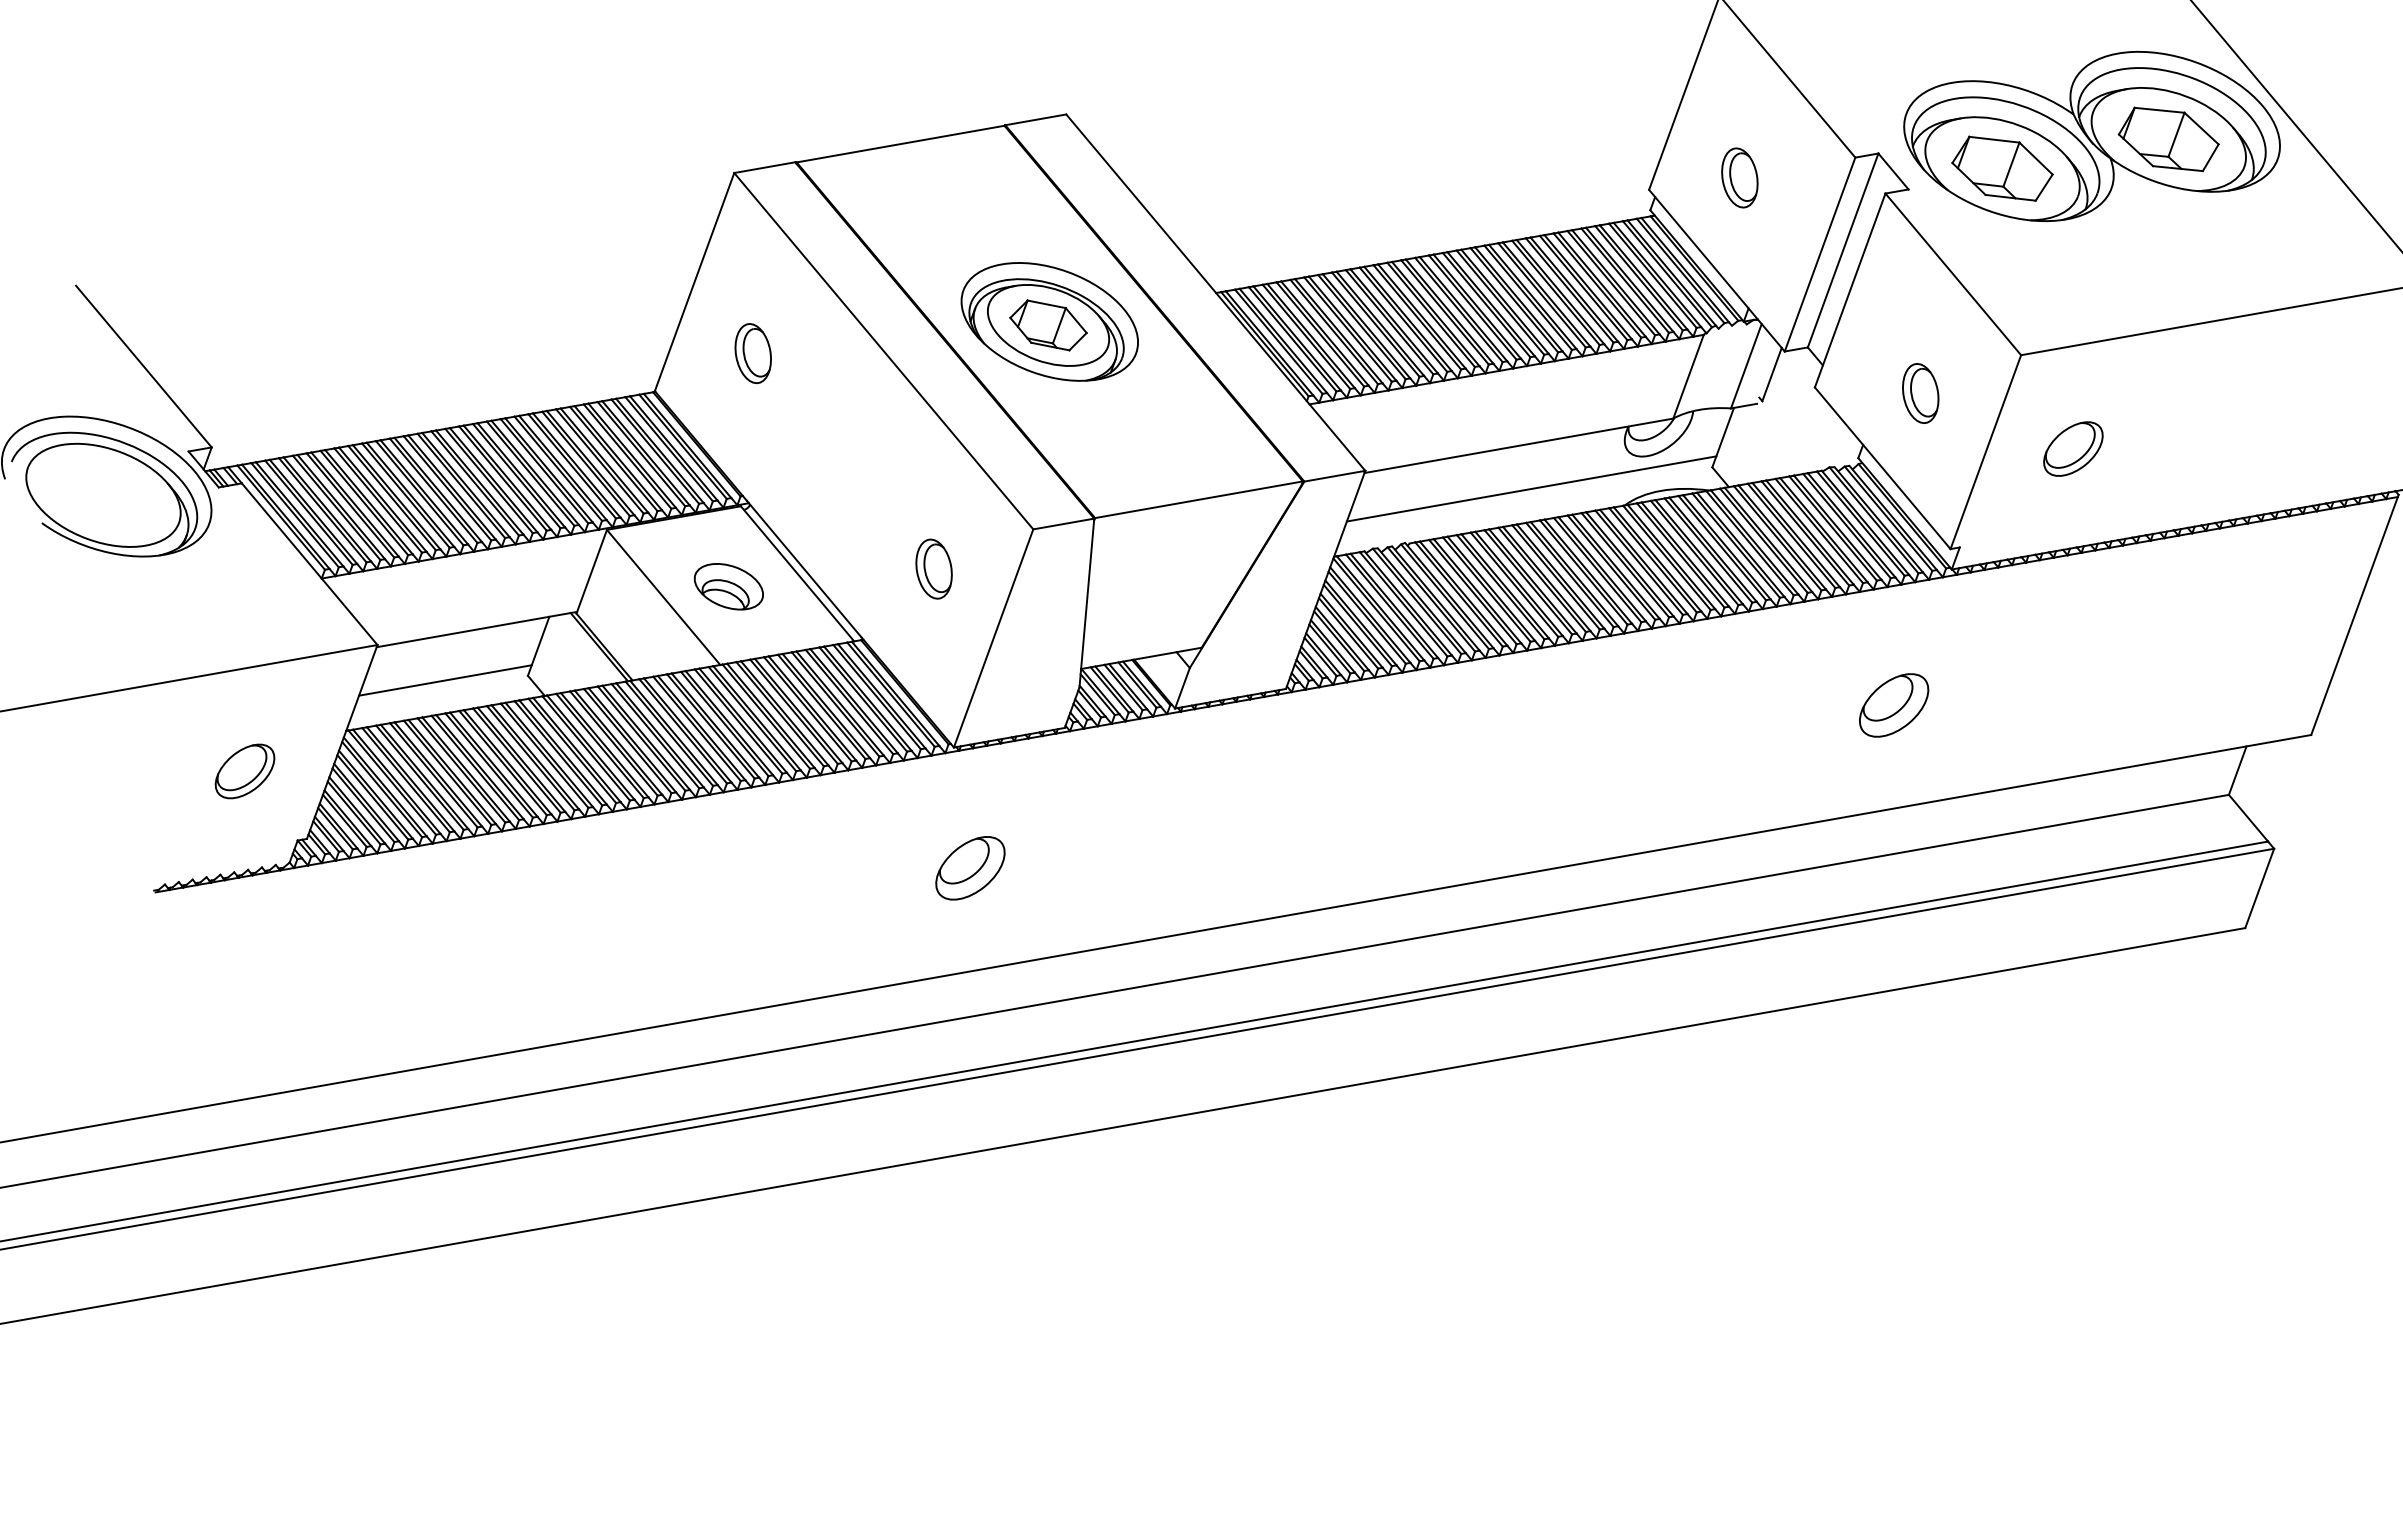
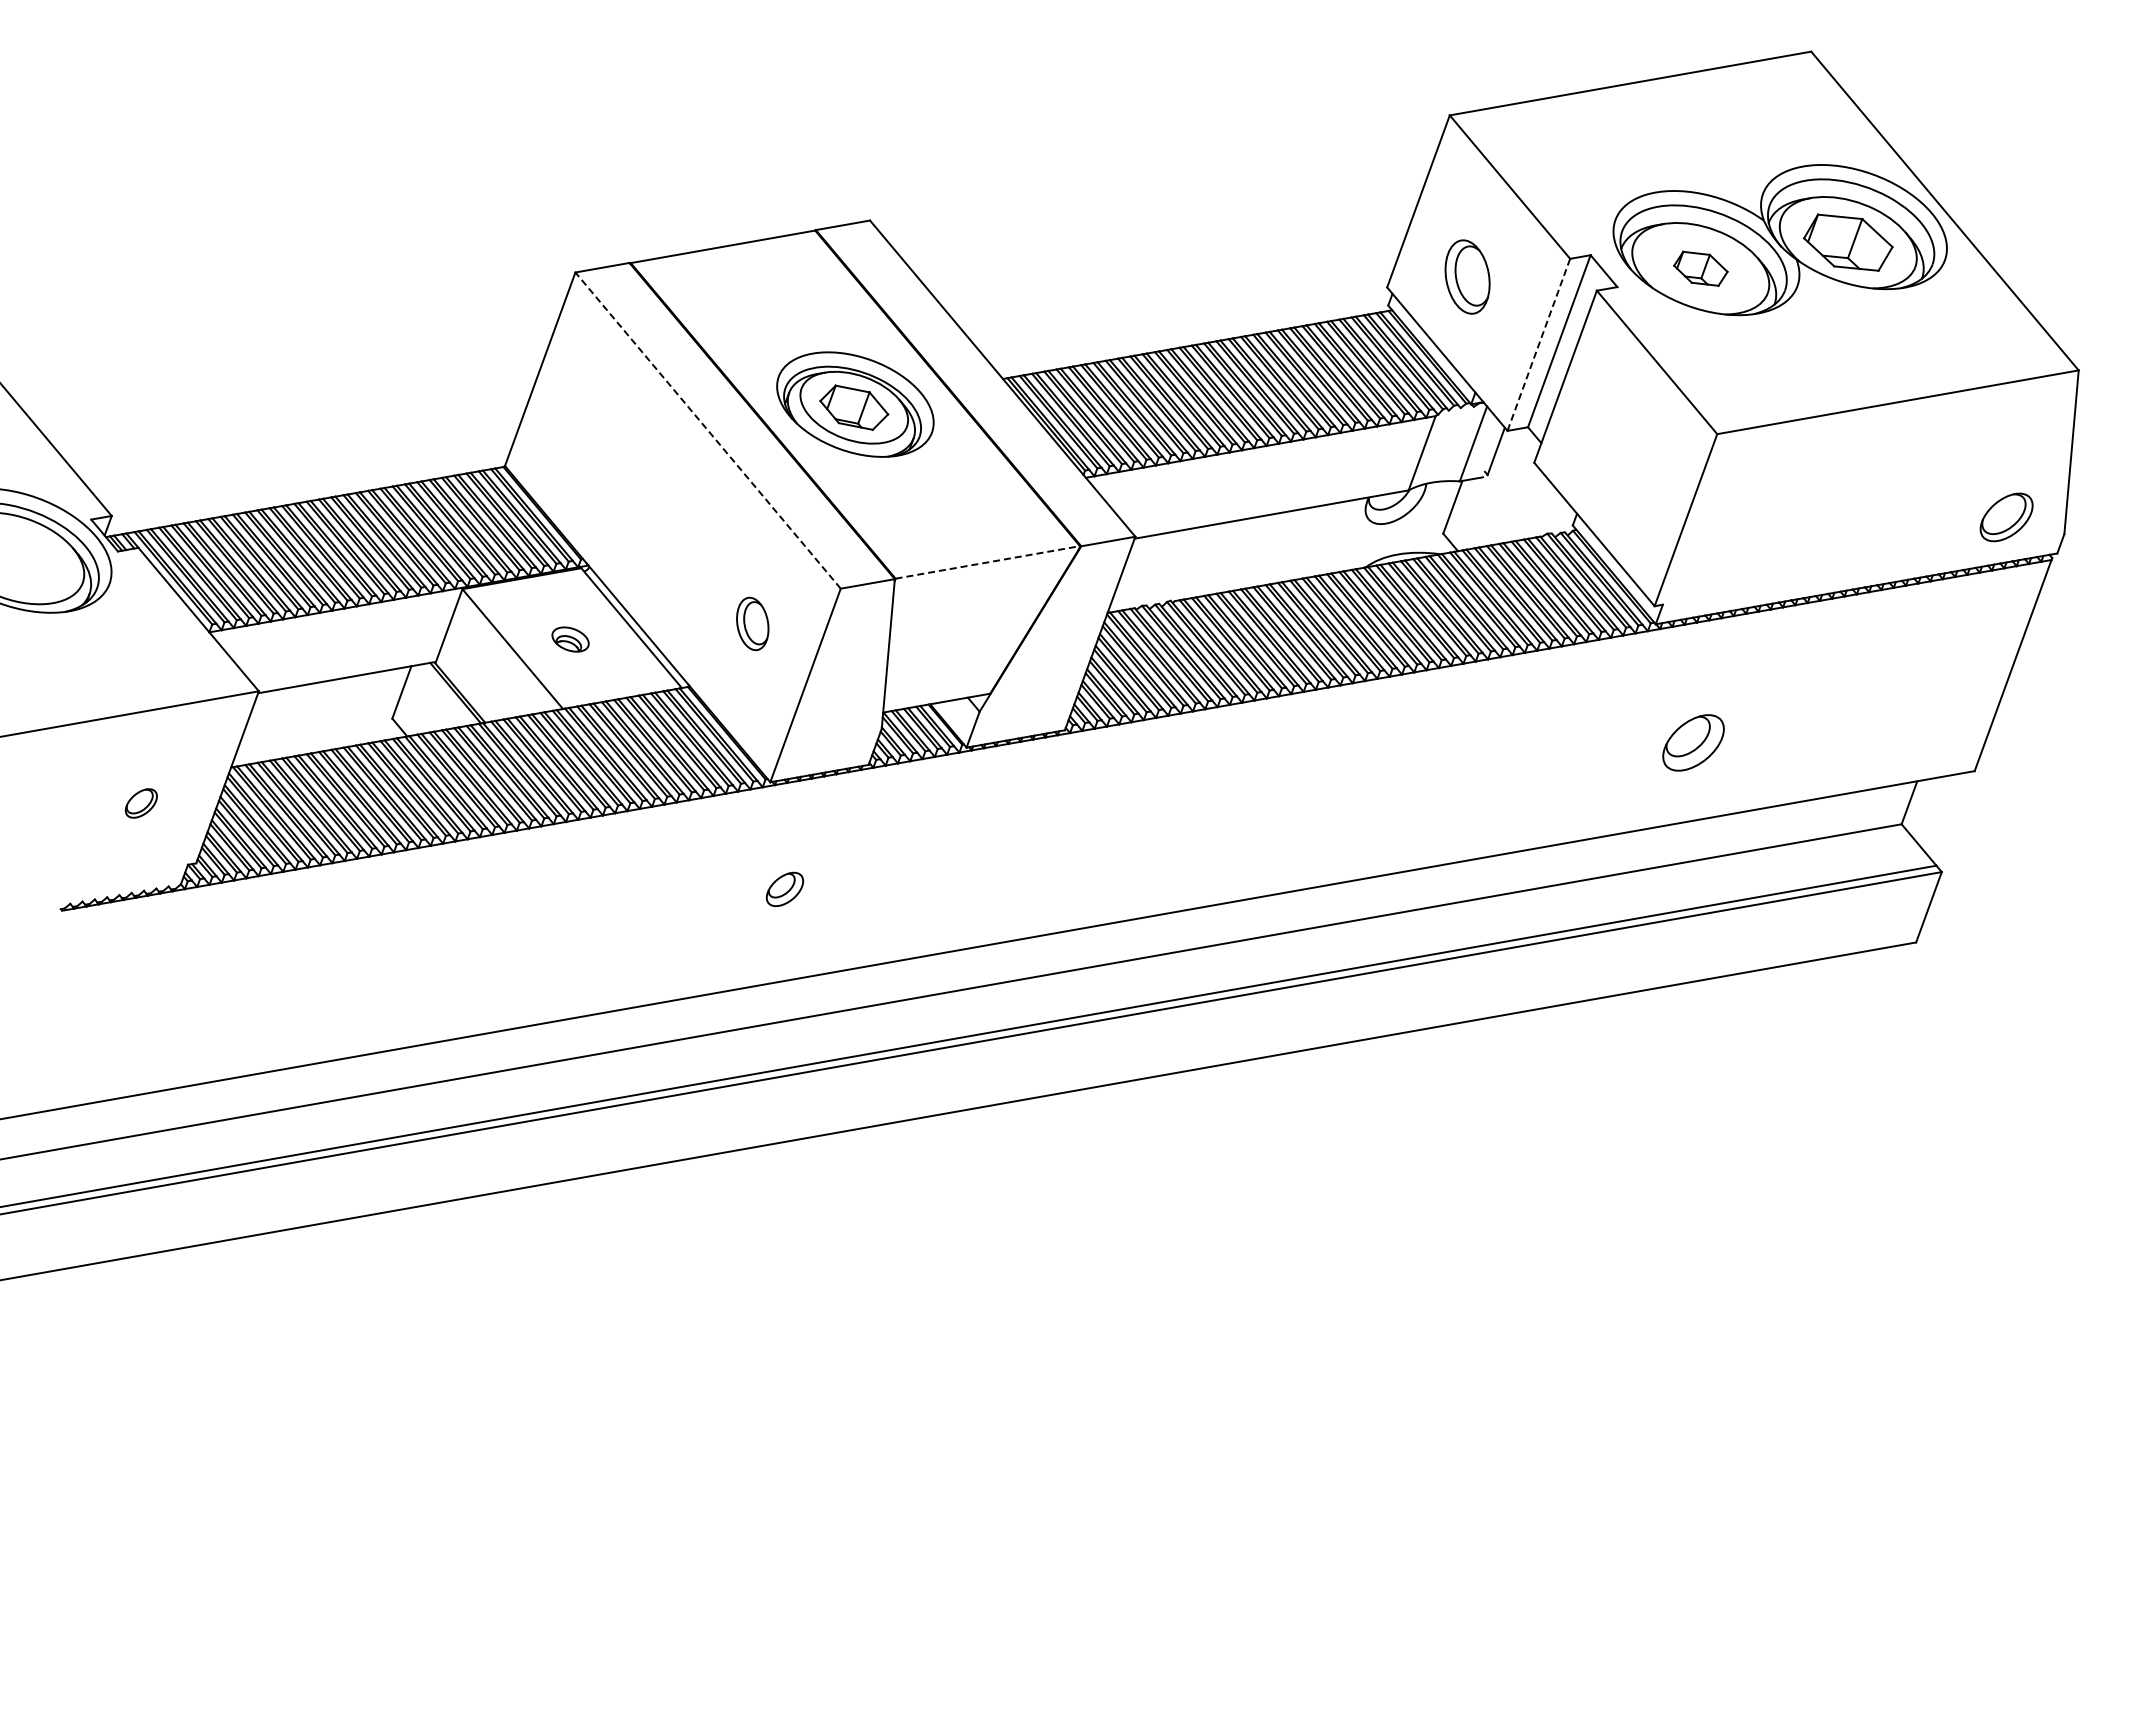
part: (2002, 168) -> (1700, 268), size x0.6
part: (1739, 177) -> (1467, 276), size x1.4
line: (1819, 254) -> (1538, 344), solid -> dashed
line: (883, 351) -> (707, 430), solid -> dashed
part: (752, 353) -> (591, 432), removed
part: (1919, 393) -> (1627, 468), removed
part: (2073, 449) -> (2006, 517), moved
line: (1531, 488) -> (1282, 552), removed
line: (1198, 499) -> (987, 562), solid -> dashed
part: (728, 586) -> (570, 639), size x0.6
line: (444, 680) -> (318, 722), removed
part: (1894, 704) -> (1693, 742), moved
part: (245, 771) -> (141, 803), size x0.6
part: (969, 868) -> (784, 889), size x0.6

